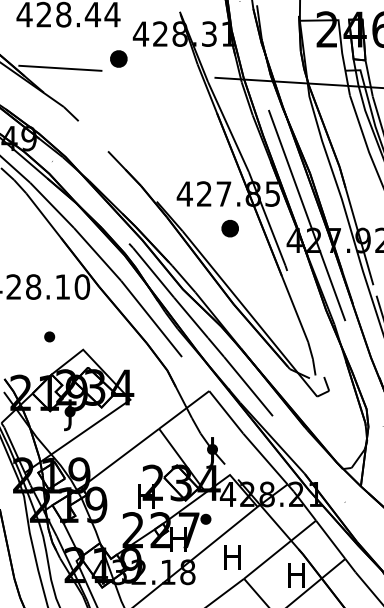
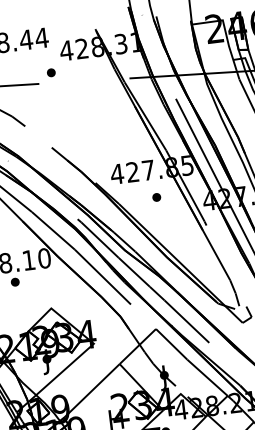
part: (118, 58) -> (50, 72), size x0.62
part: (229, 228) -> (156, 197), size x0.62
part: (49, 336) -> (15, 281), moved

